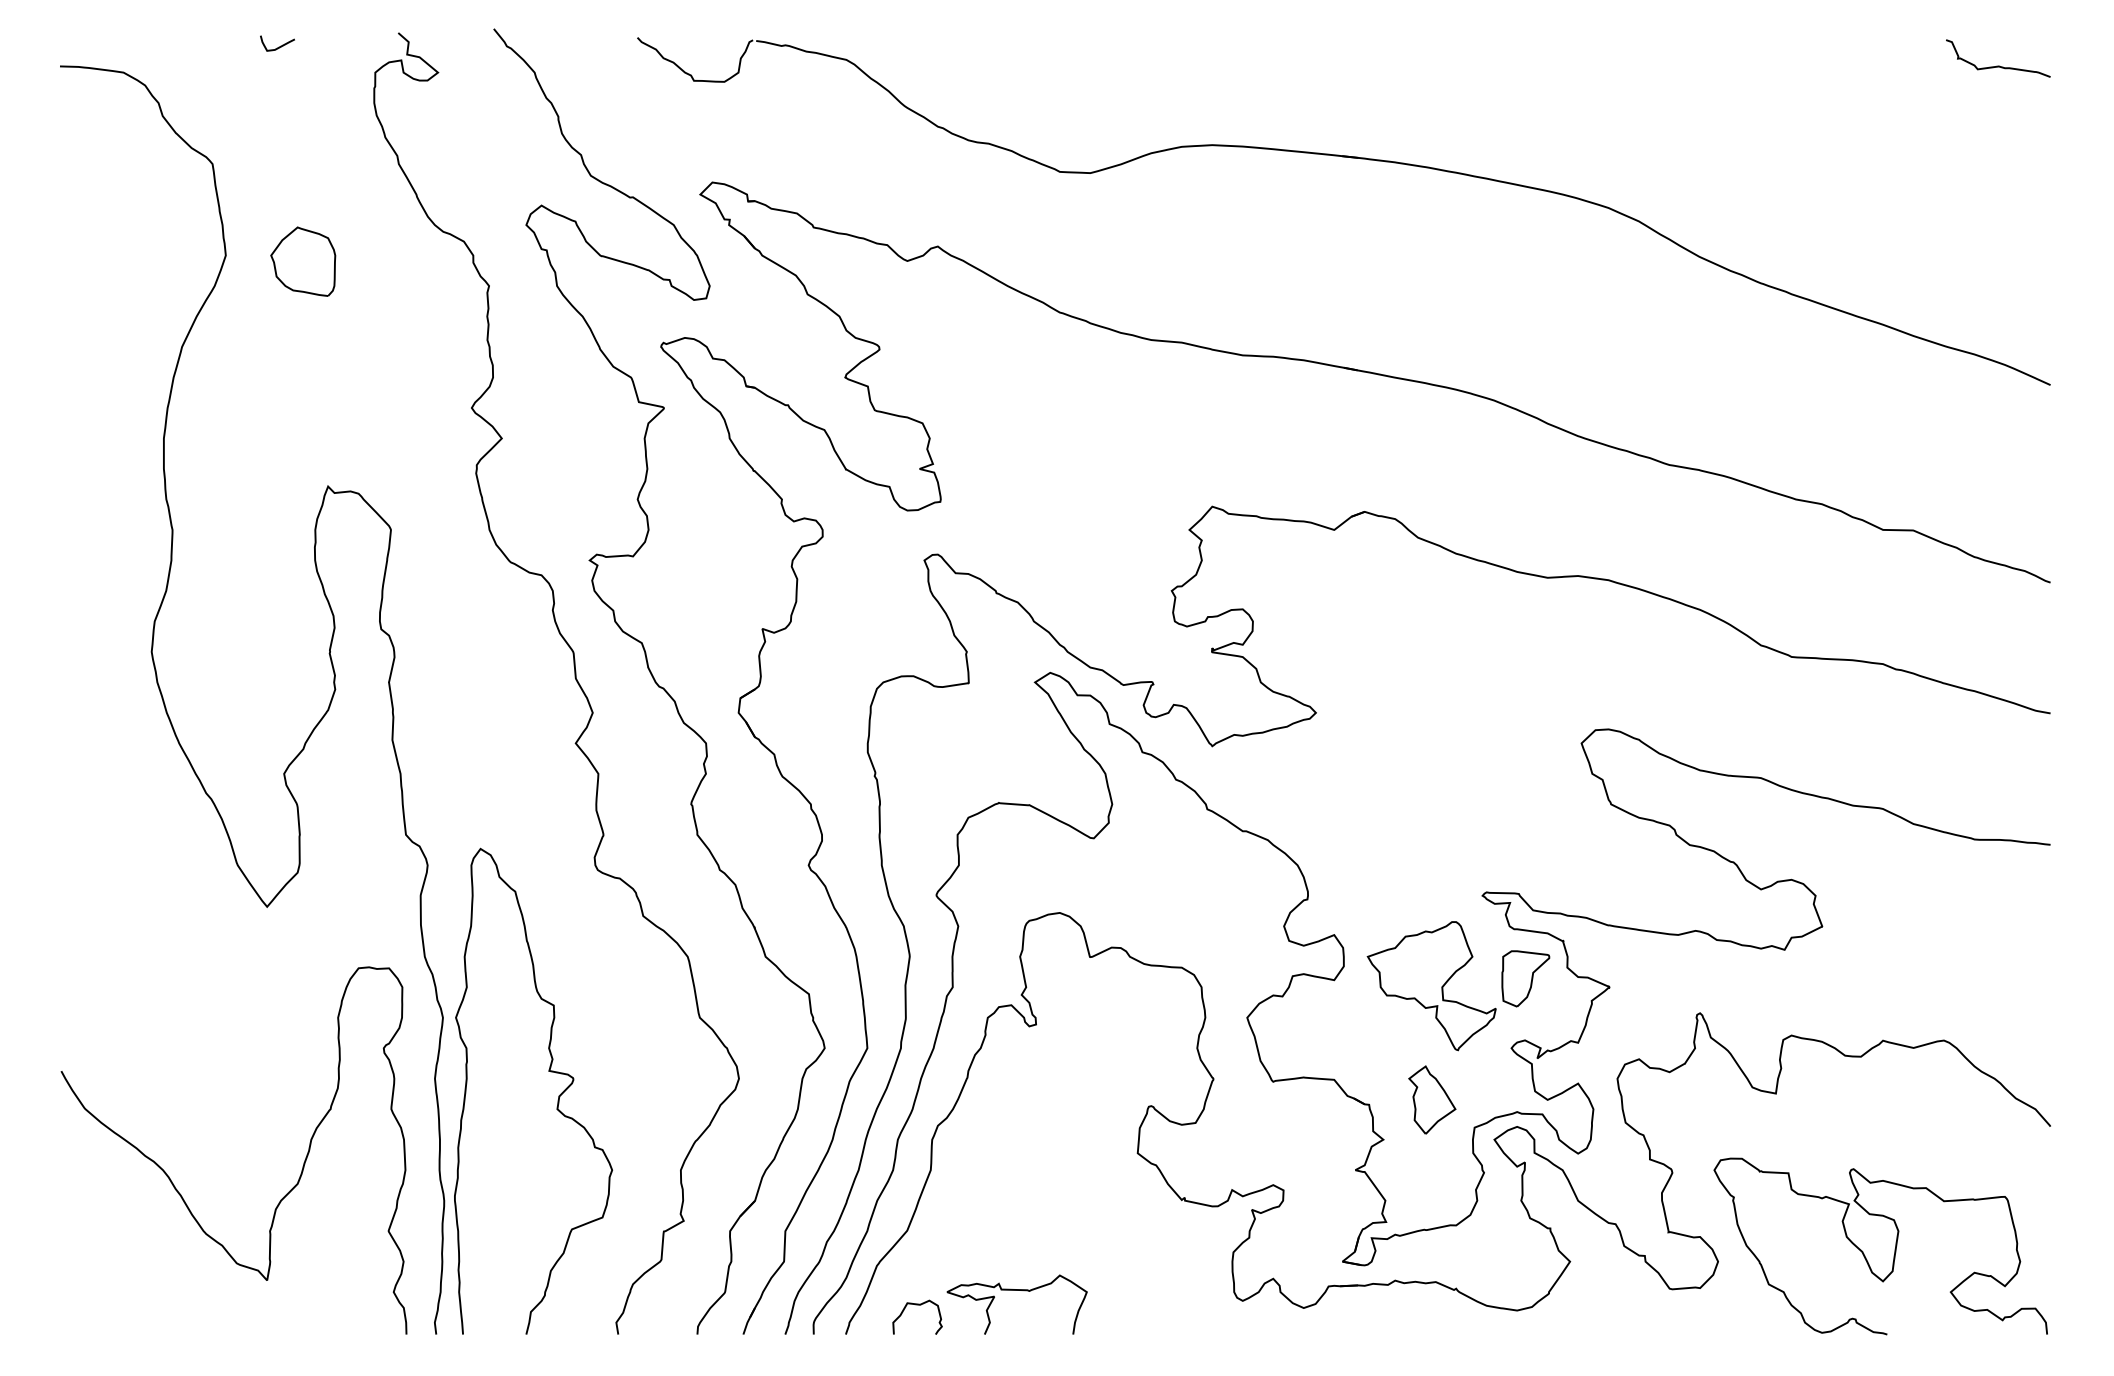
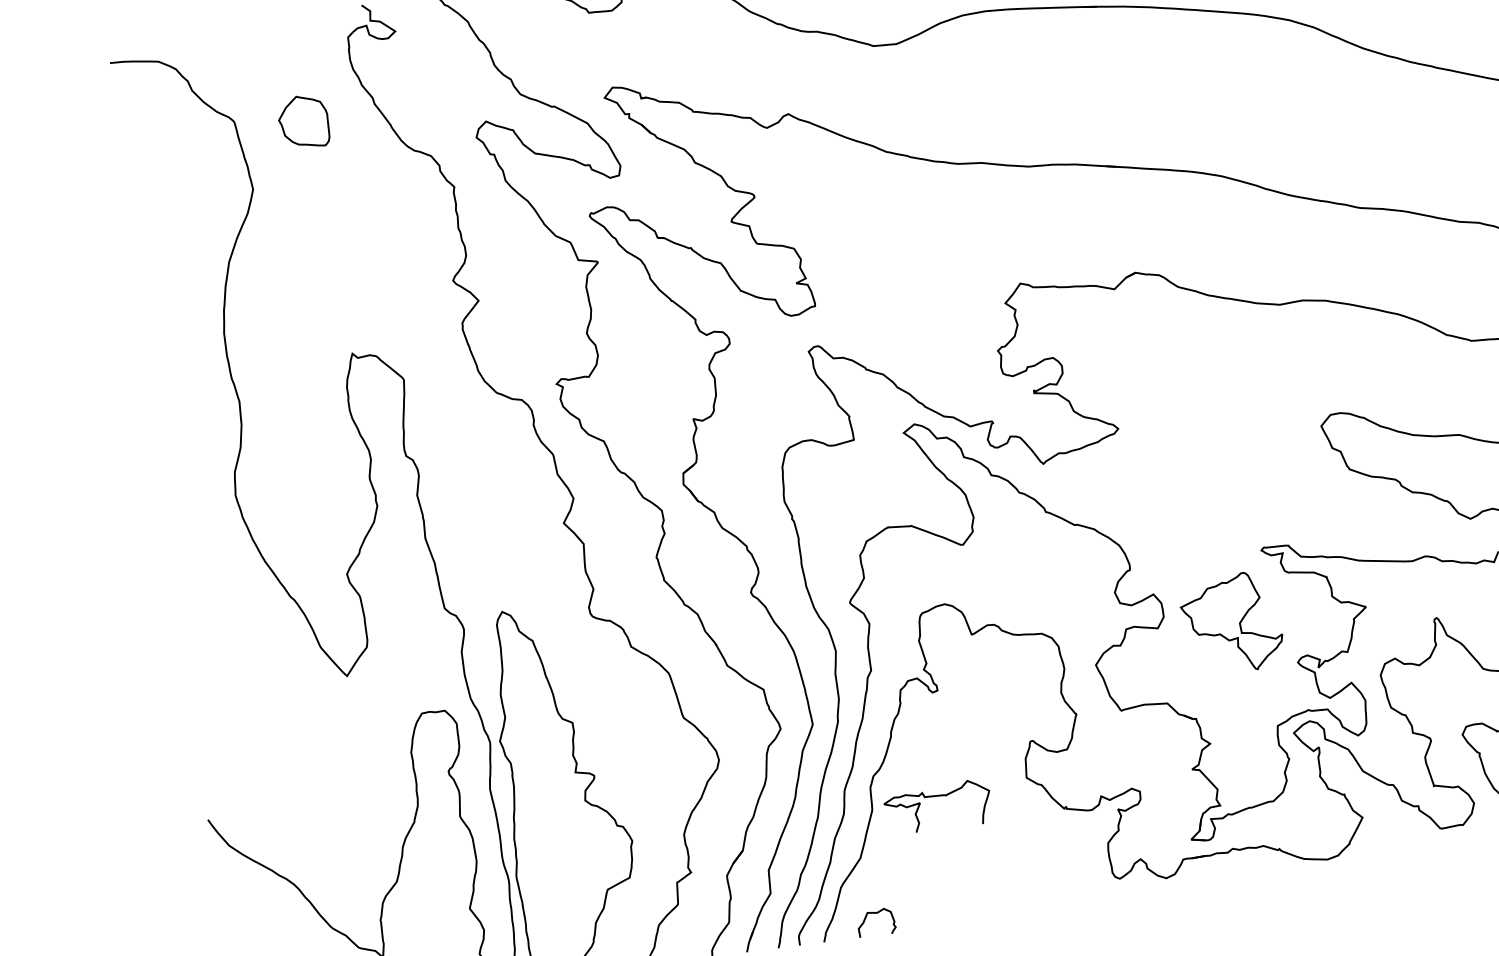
curve: (280, 45) -> (274, 26), removed
part: (303, 261) -> (303, 121), moved
part: (1525, 978) -> (1301, 608), removed
part: (1432, 1099) -> (1243, 708), removed
curve: (1016, 1290) -> (936, 796), moved

